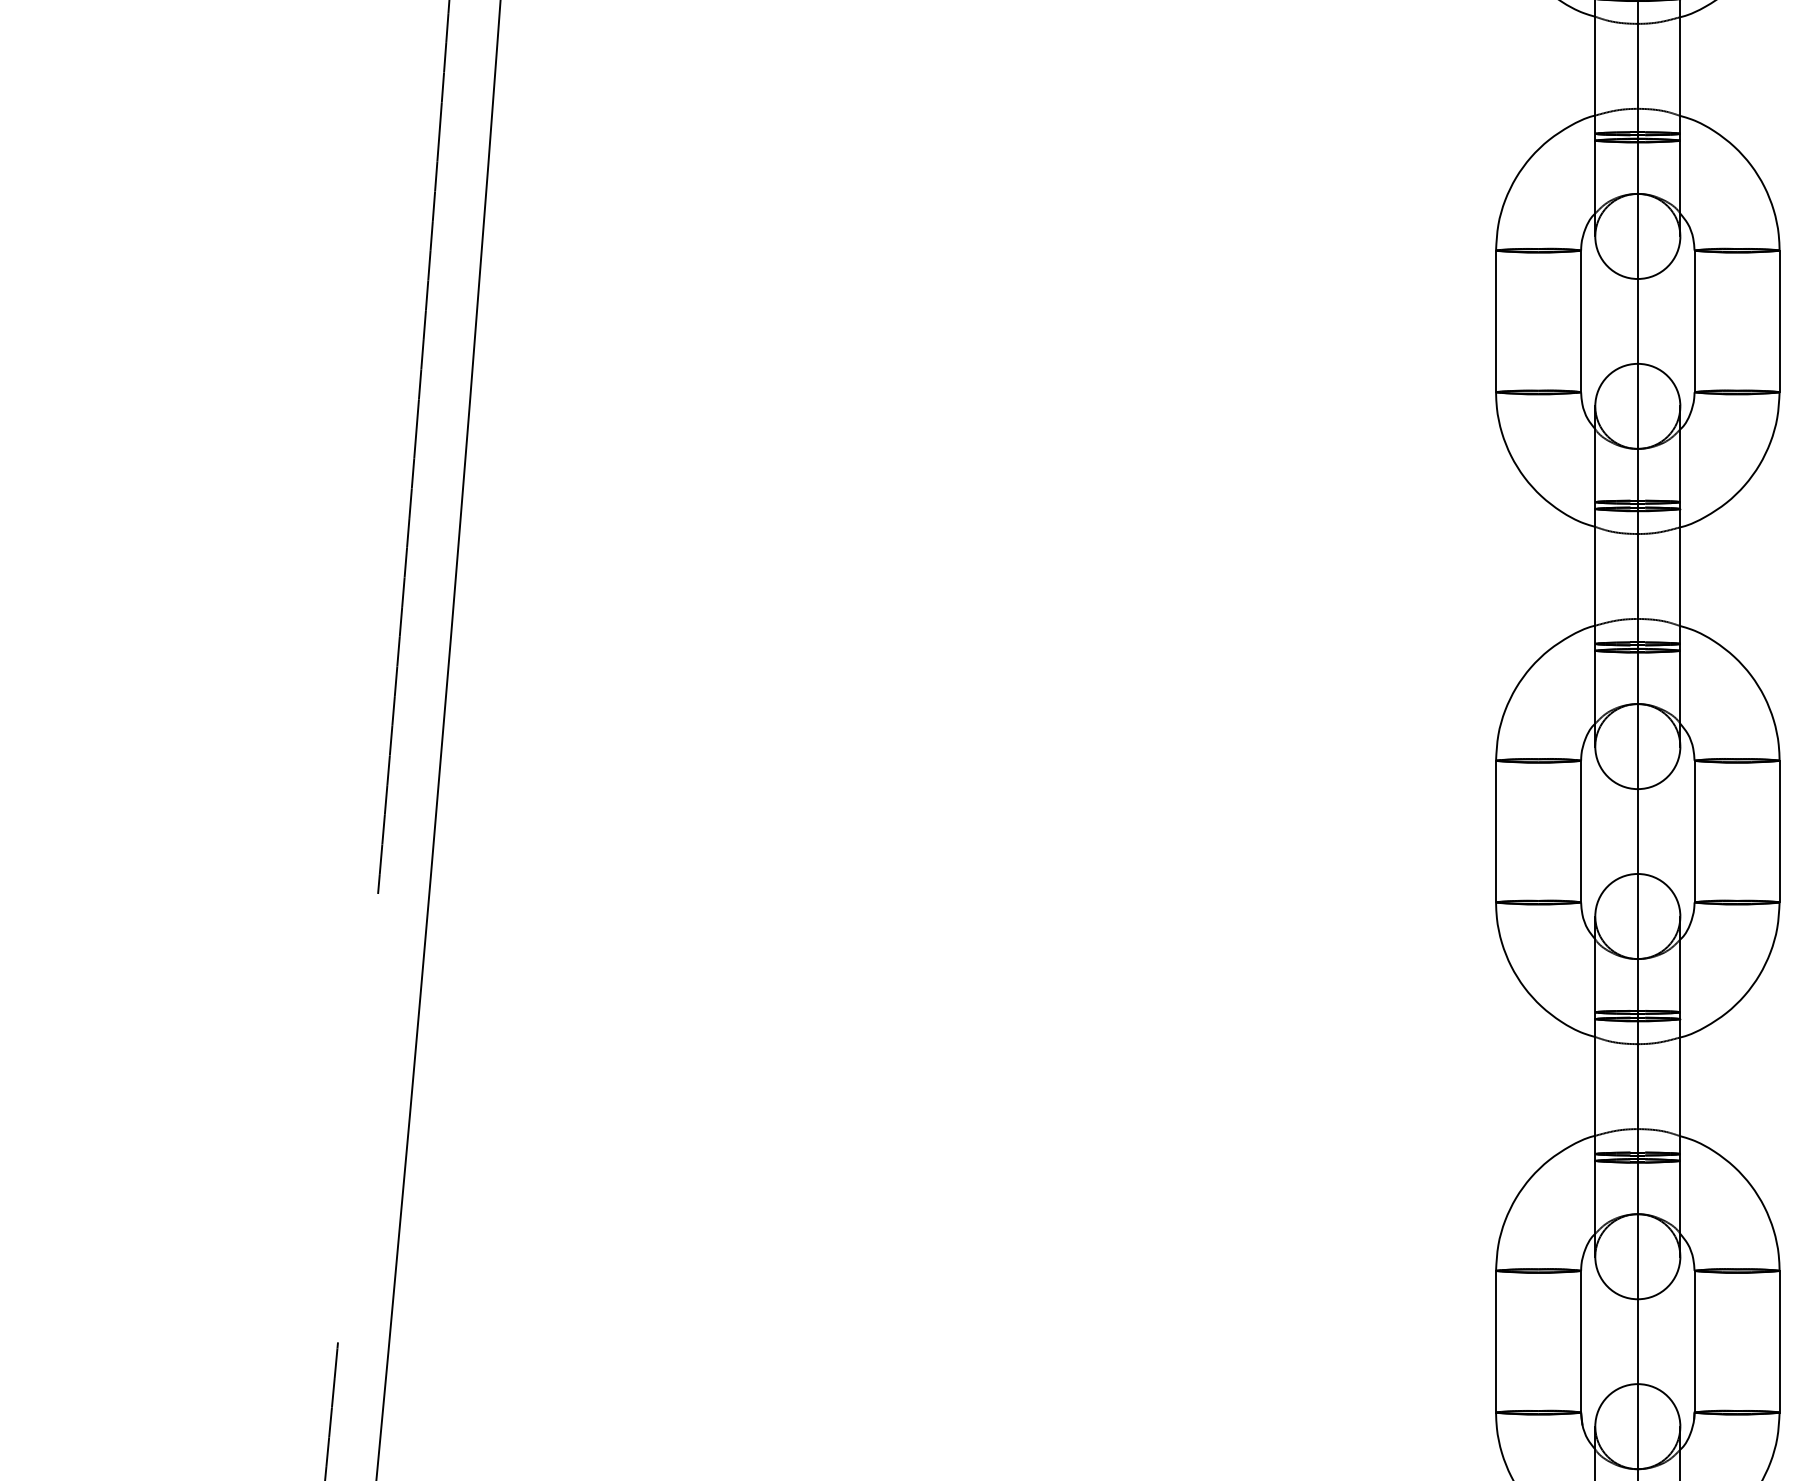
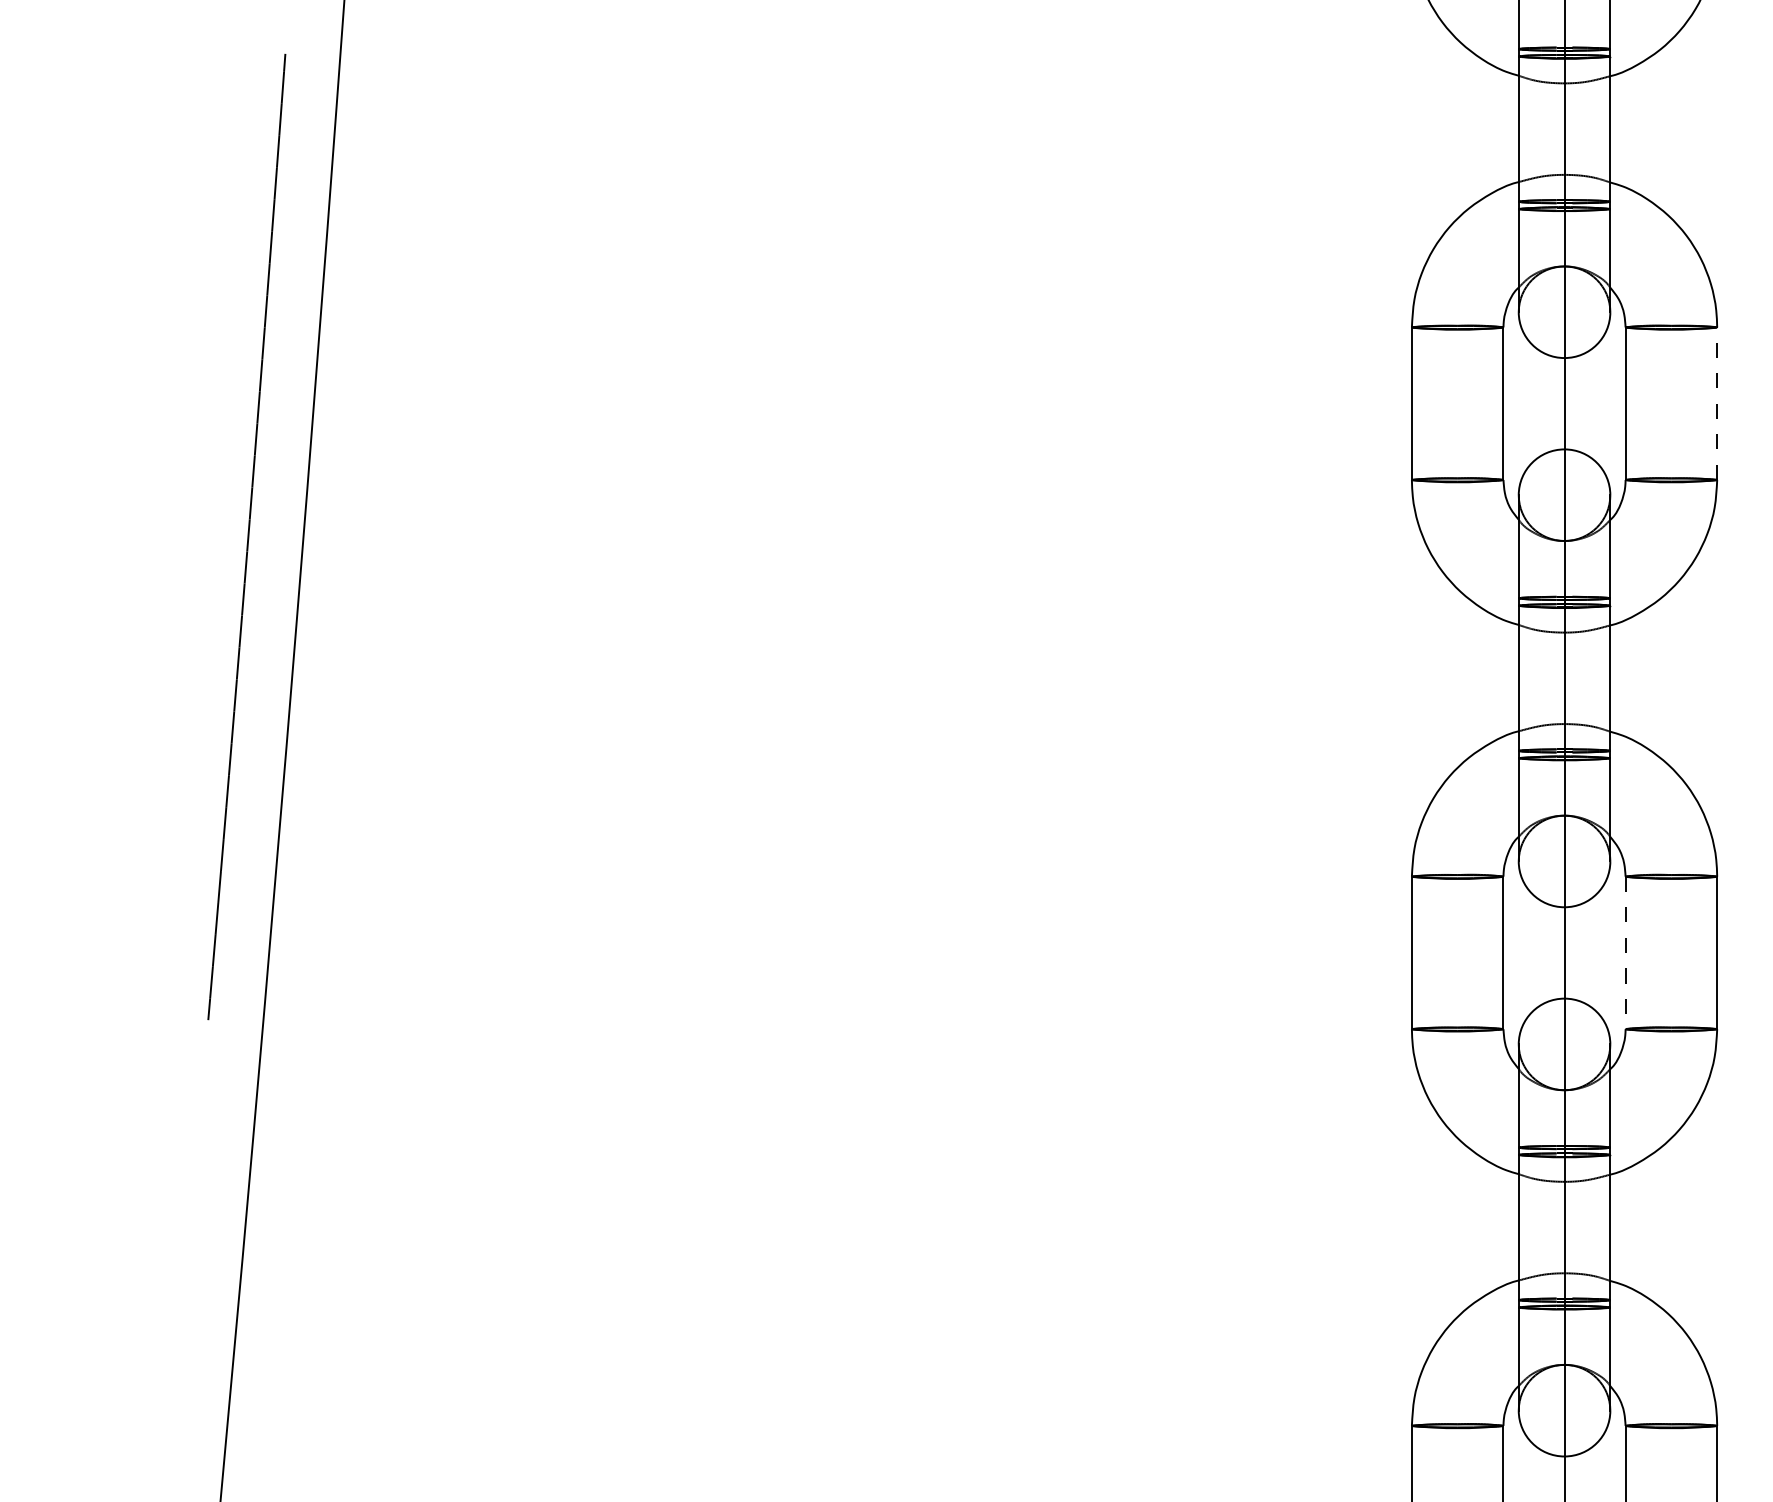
line: (1779, 321) -> (1717, 403), solid -> dashed
line: (1694, 831) -> (1625, 952), solid -> dashed

